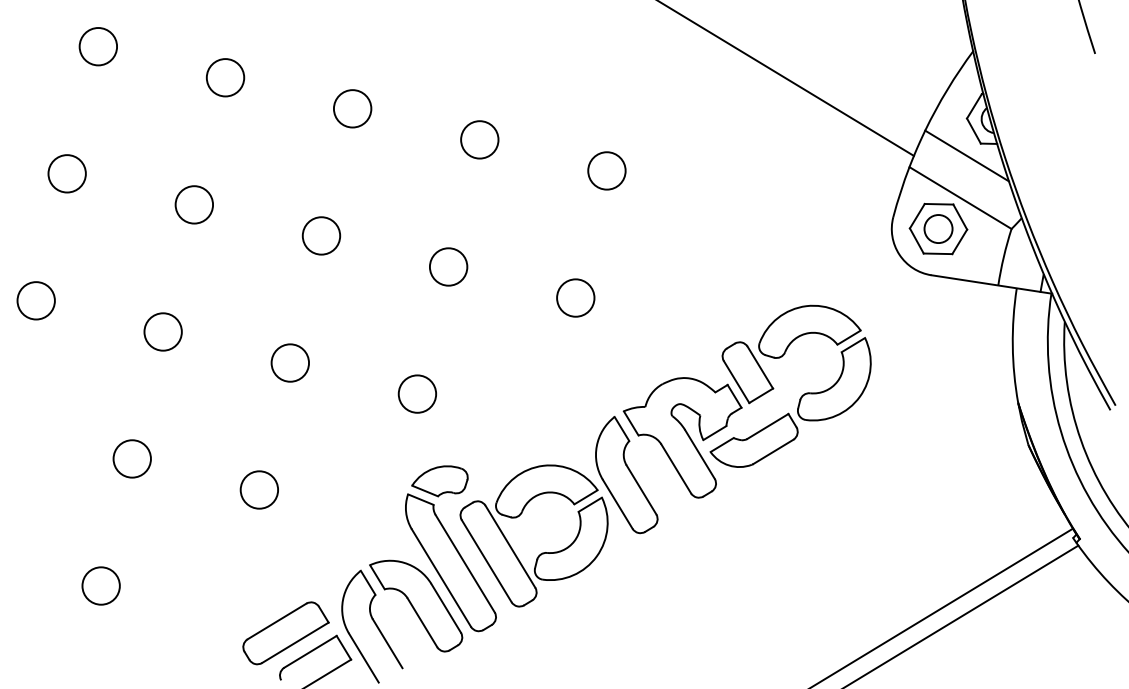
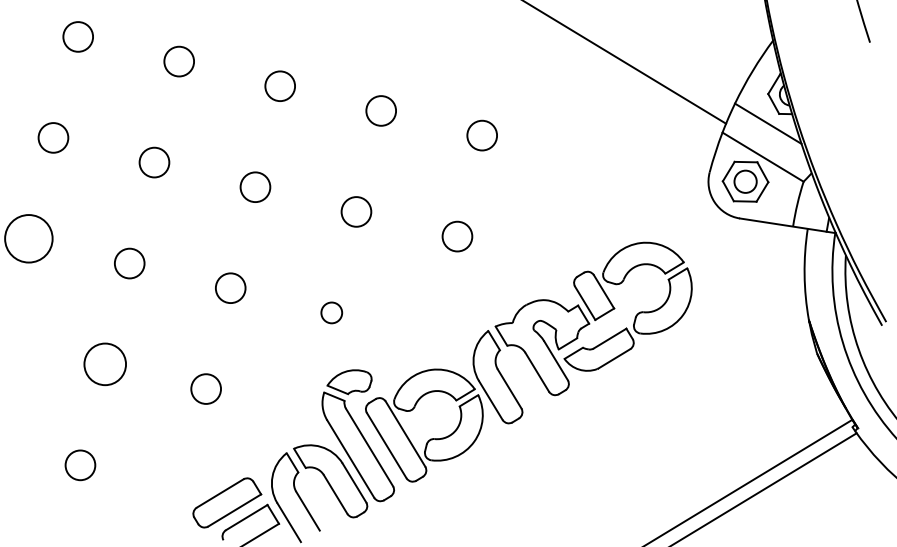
circle: (35, 300) -> (28, 238), size x1.6
circle: (417, 393) -> (331, 312), size x0.7
circle: (131, 459) -> (104, 364), size x1.4

